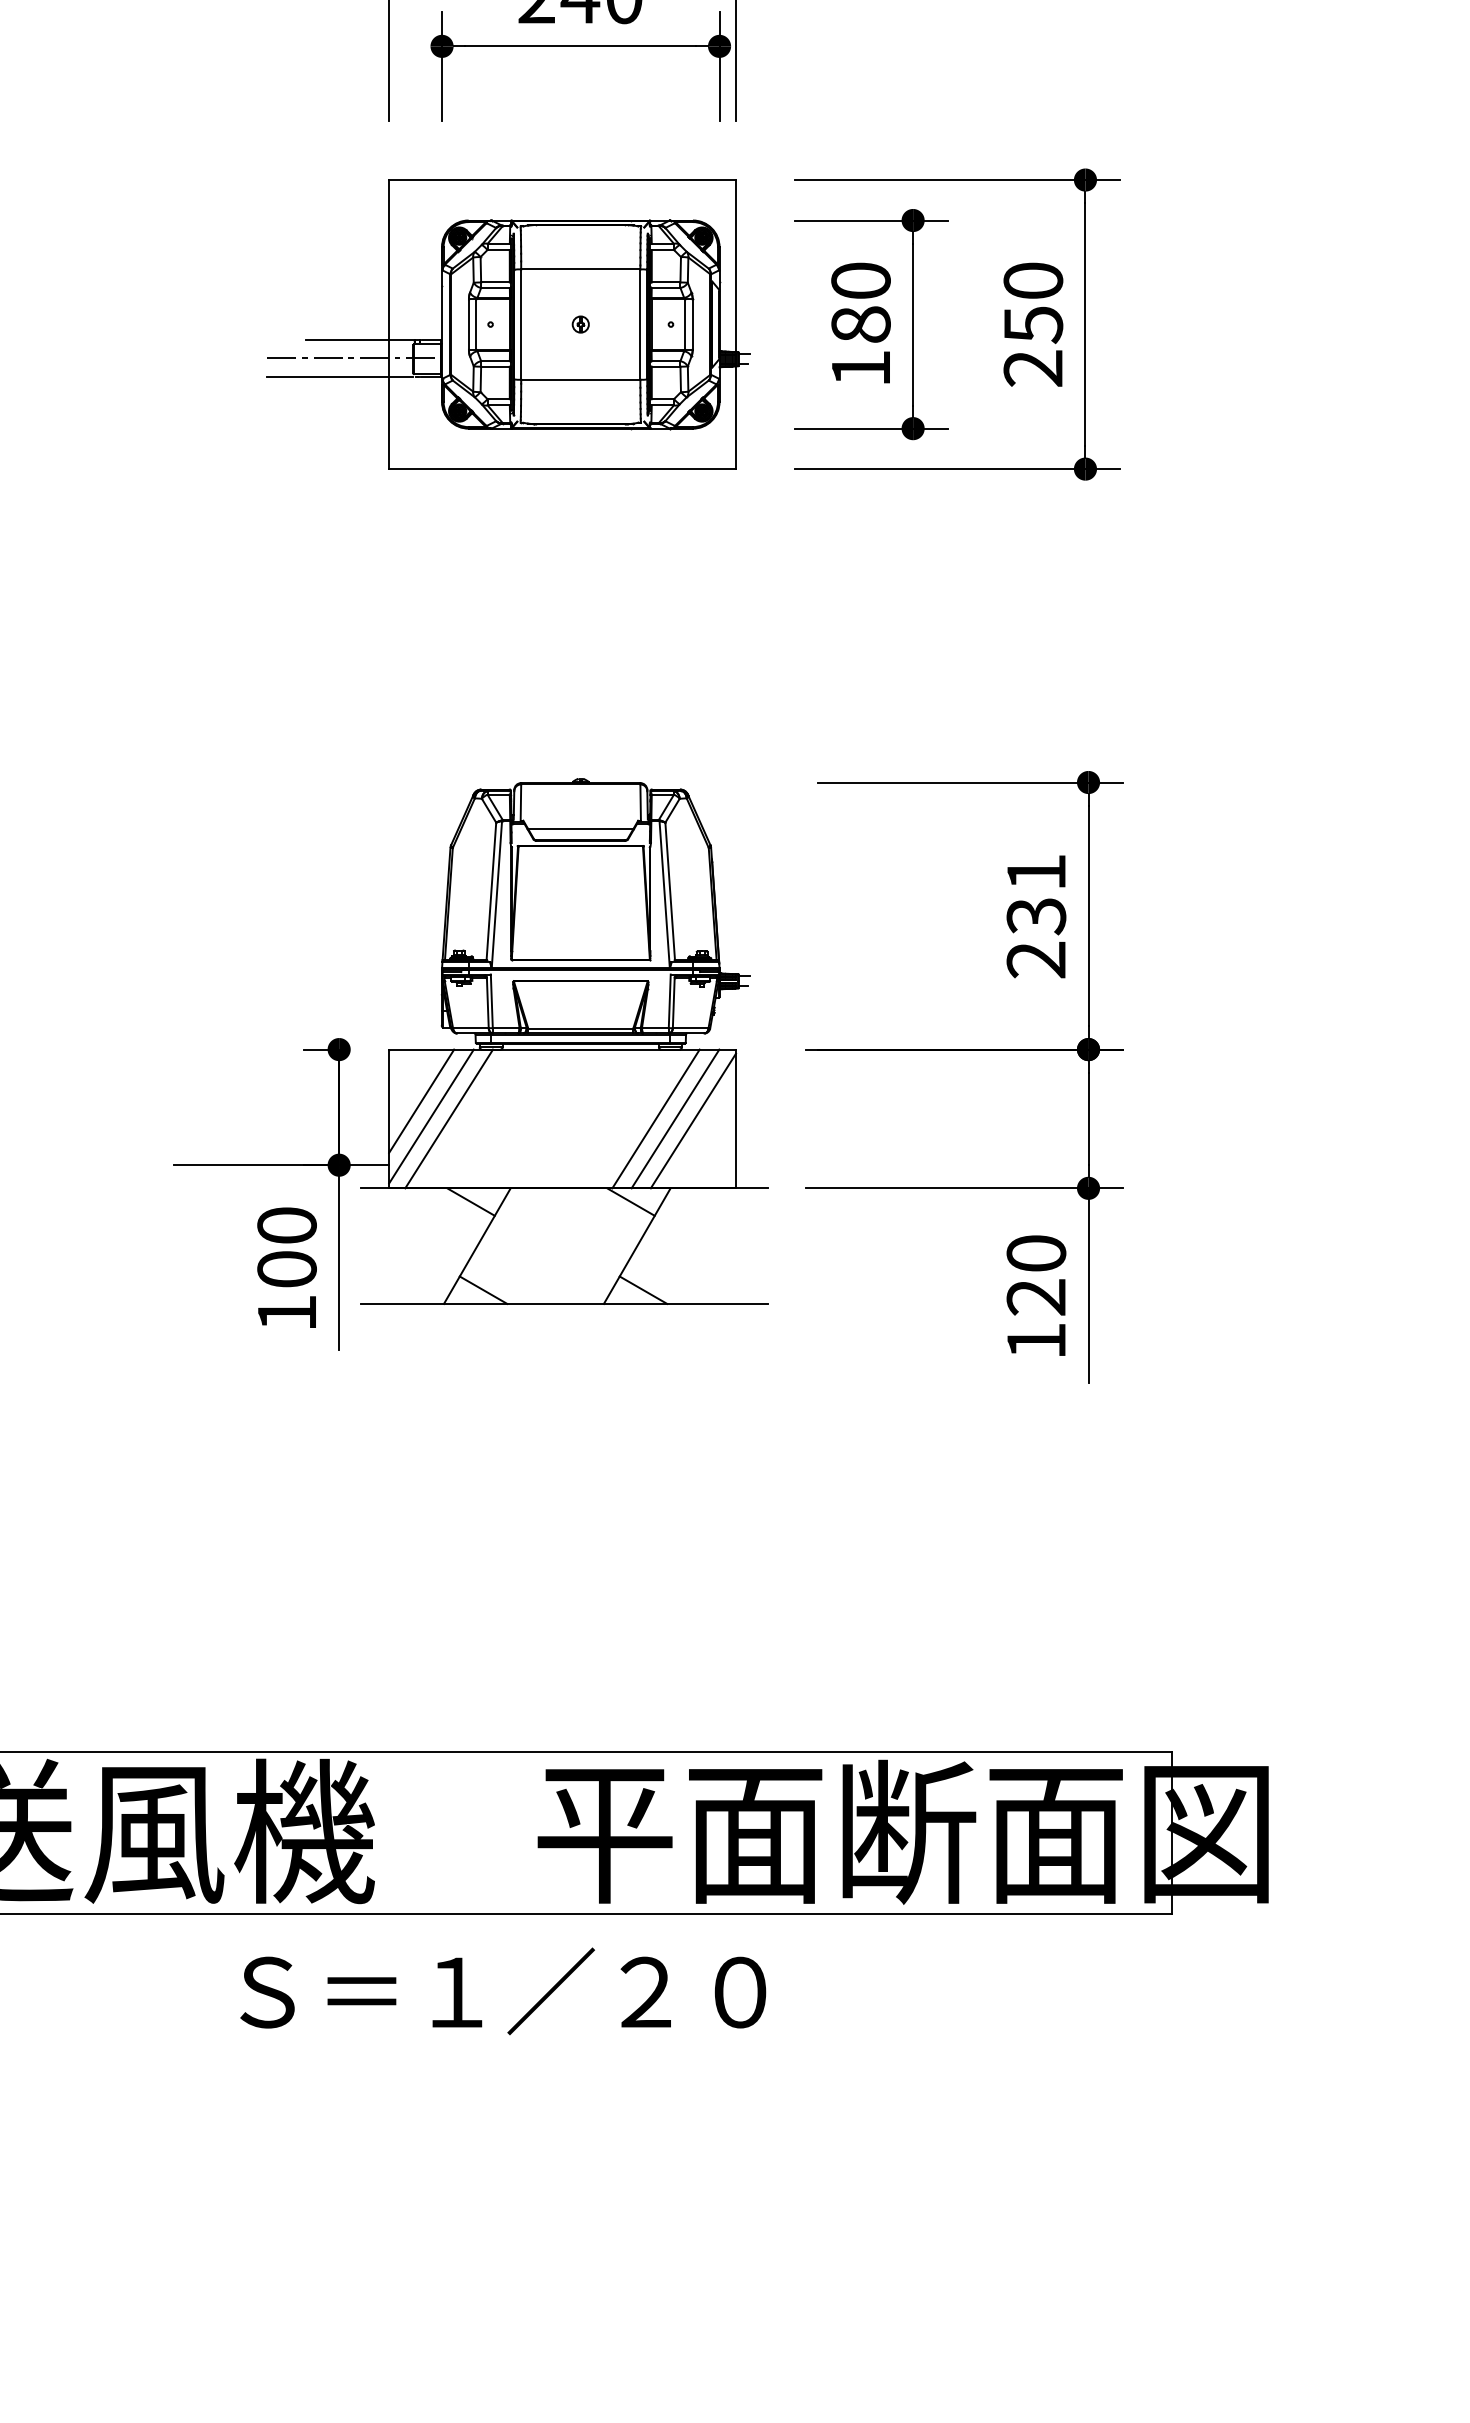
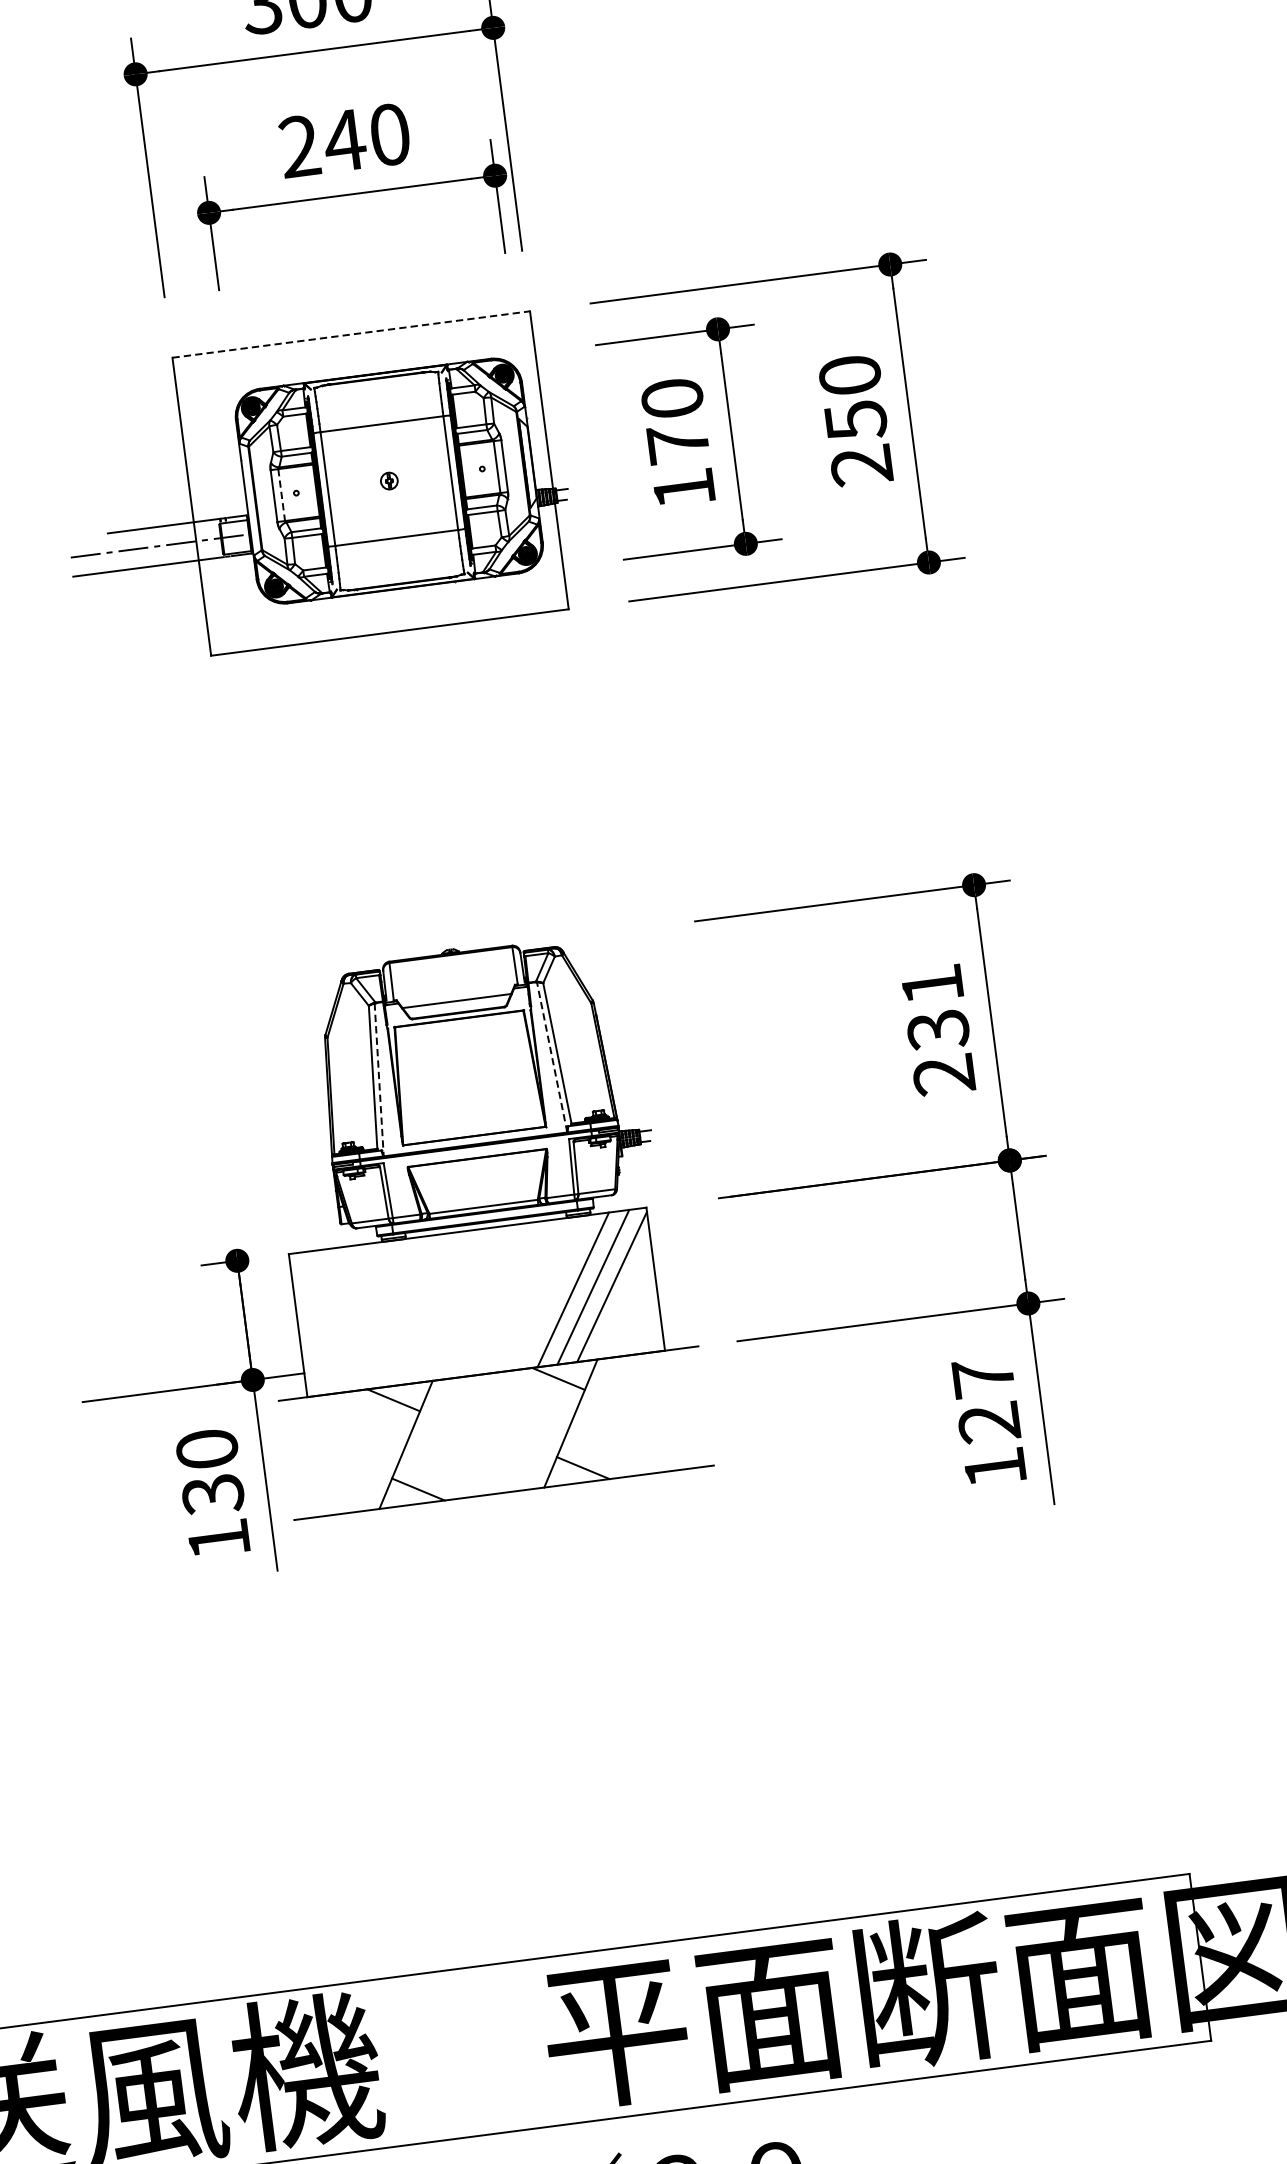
line: (563, 180) -> (352, 334), solid -> dashed
text: (860, 324) -> (677, 443), 180 -> 170
line: (476, 325) -> (281, 496), solid -> dashed
line: (496, 894) -> (378, 1079), solid -> dashed
line: (664, 894) -> (551, 1057), solid -> dashed
line: (421, 1100) -> (329, 1302), removed
line: (431, 1116) -> (341, 1317), removed
line: (449, 1118) -> (360, 1317), removed
text: (1036, 1253) -> (983, 1377), 120 -> 127
text: (286, 1269) -> (212, 1494), 100 -> 130

